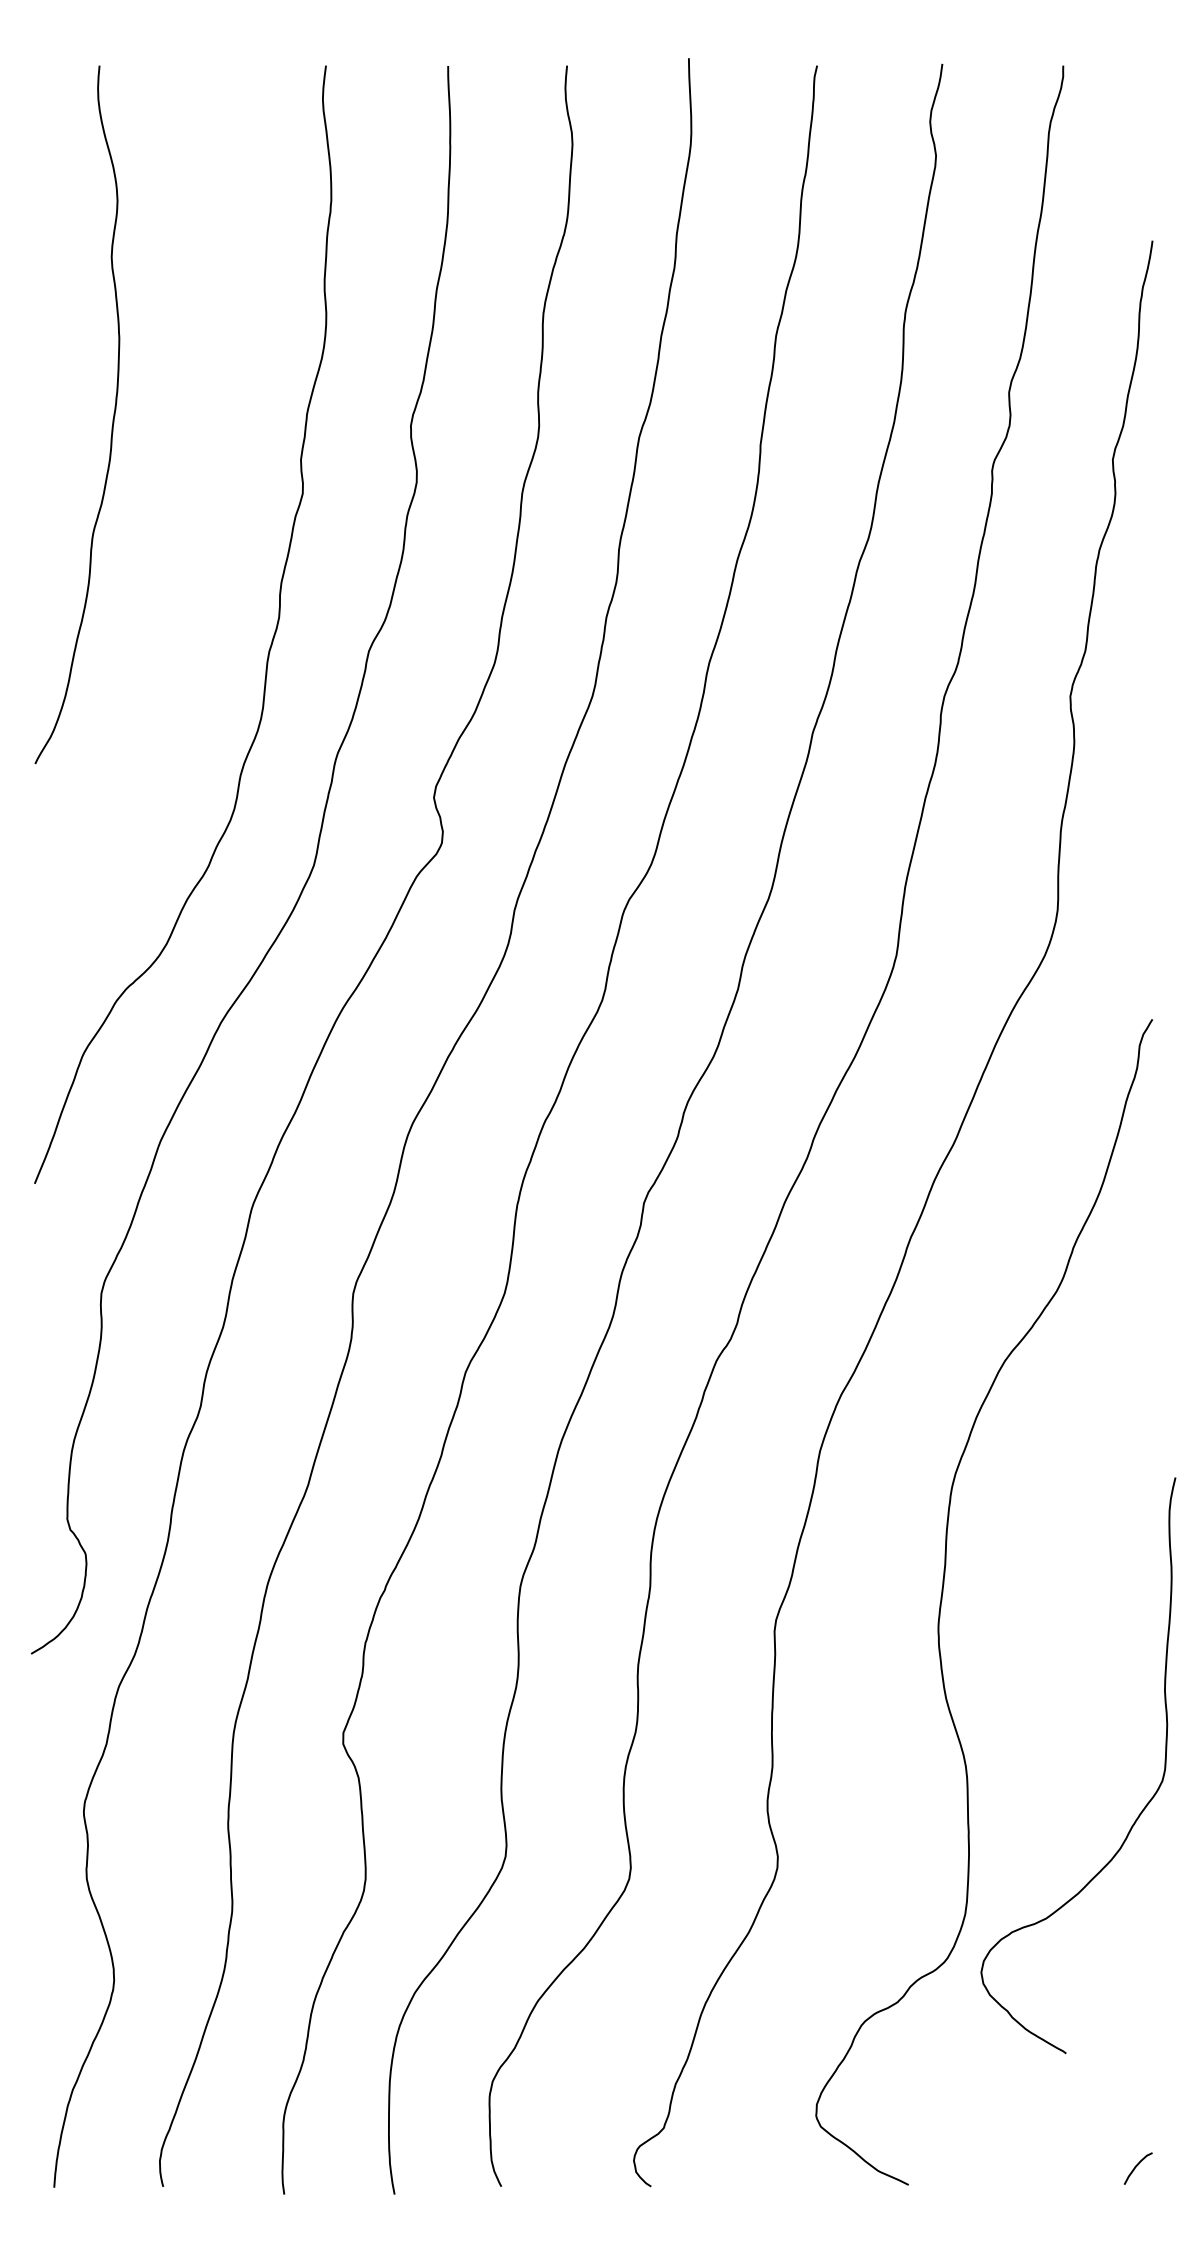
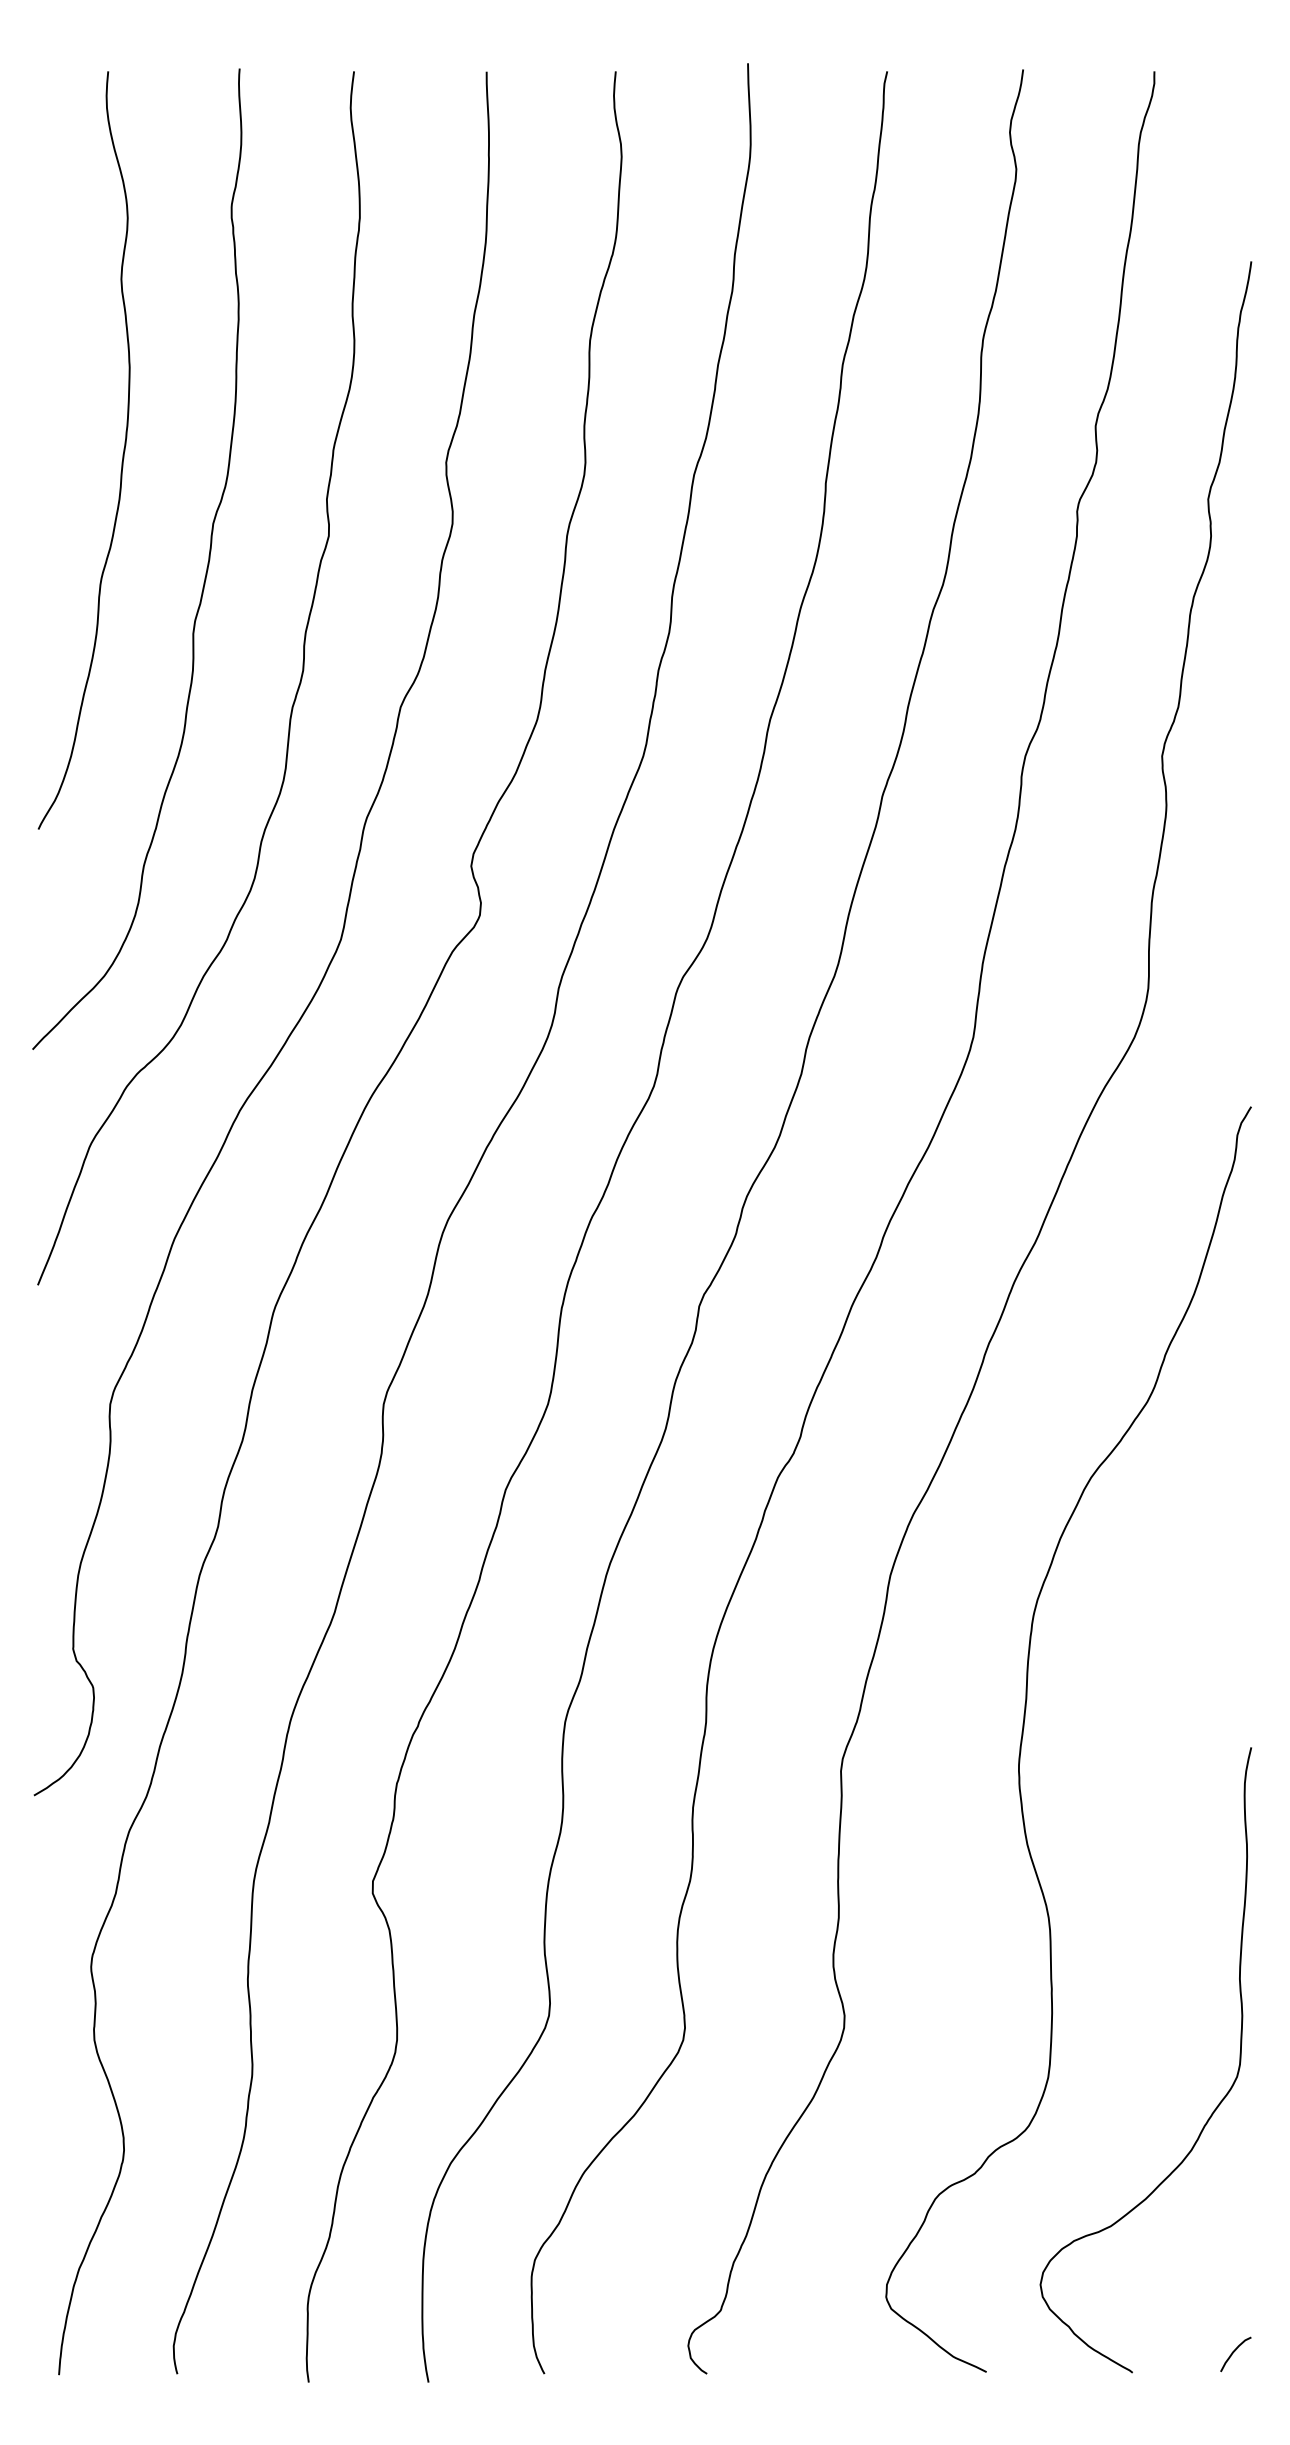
curve: (189, 525) -> (205, 570), added
curve: (1141, 1810) -> (1214, 2108), moved

